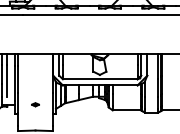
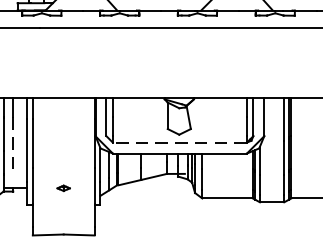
line: (99, 79) -> (178, 142), solid -> dashed
line: (7, 81) -> (13, 146), solid -> dashed

